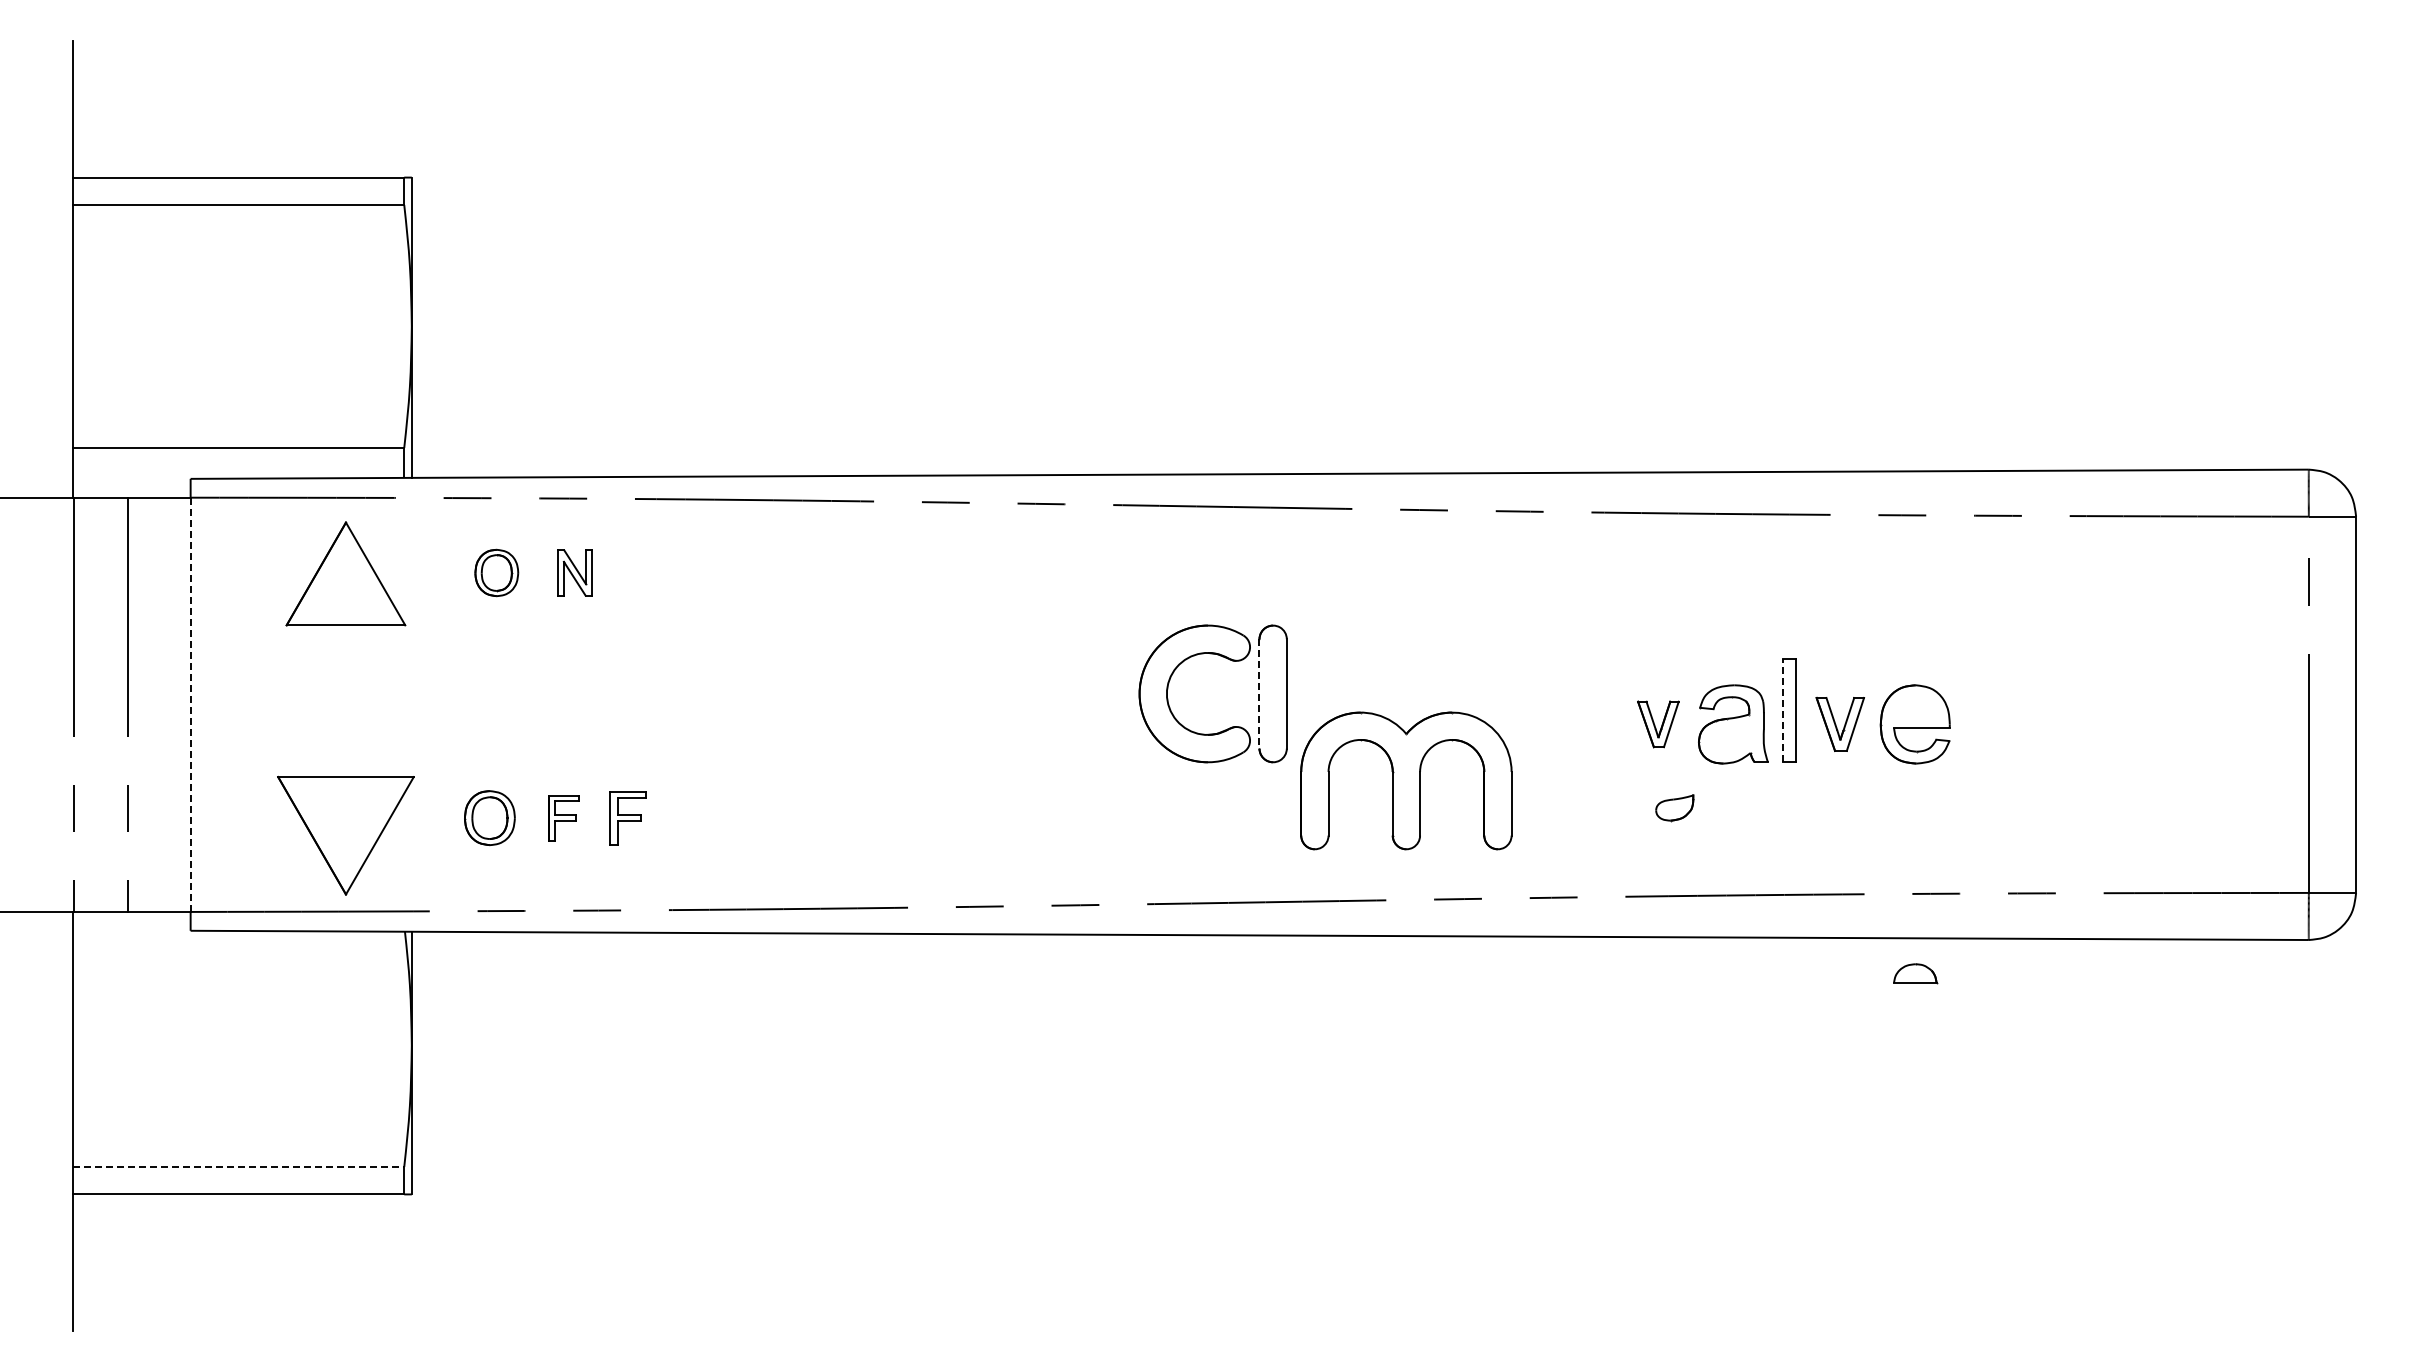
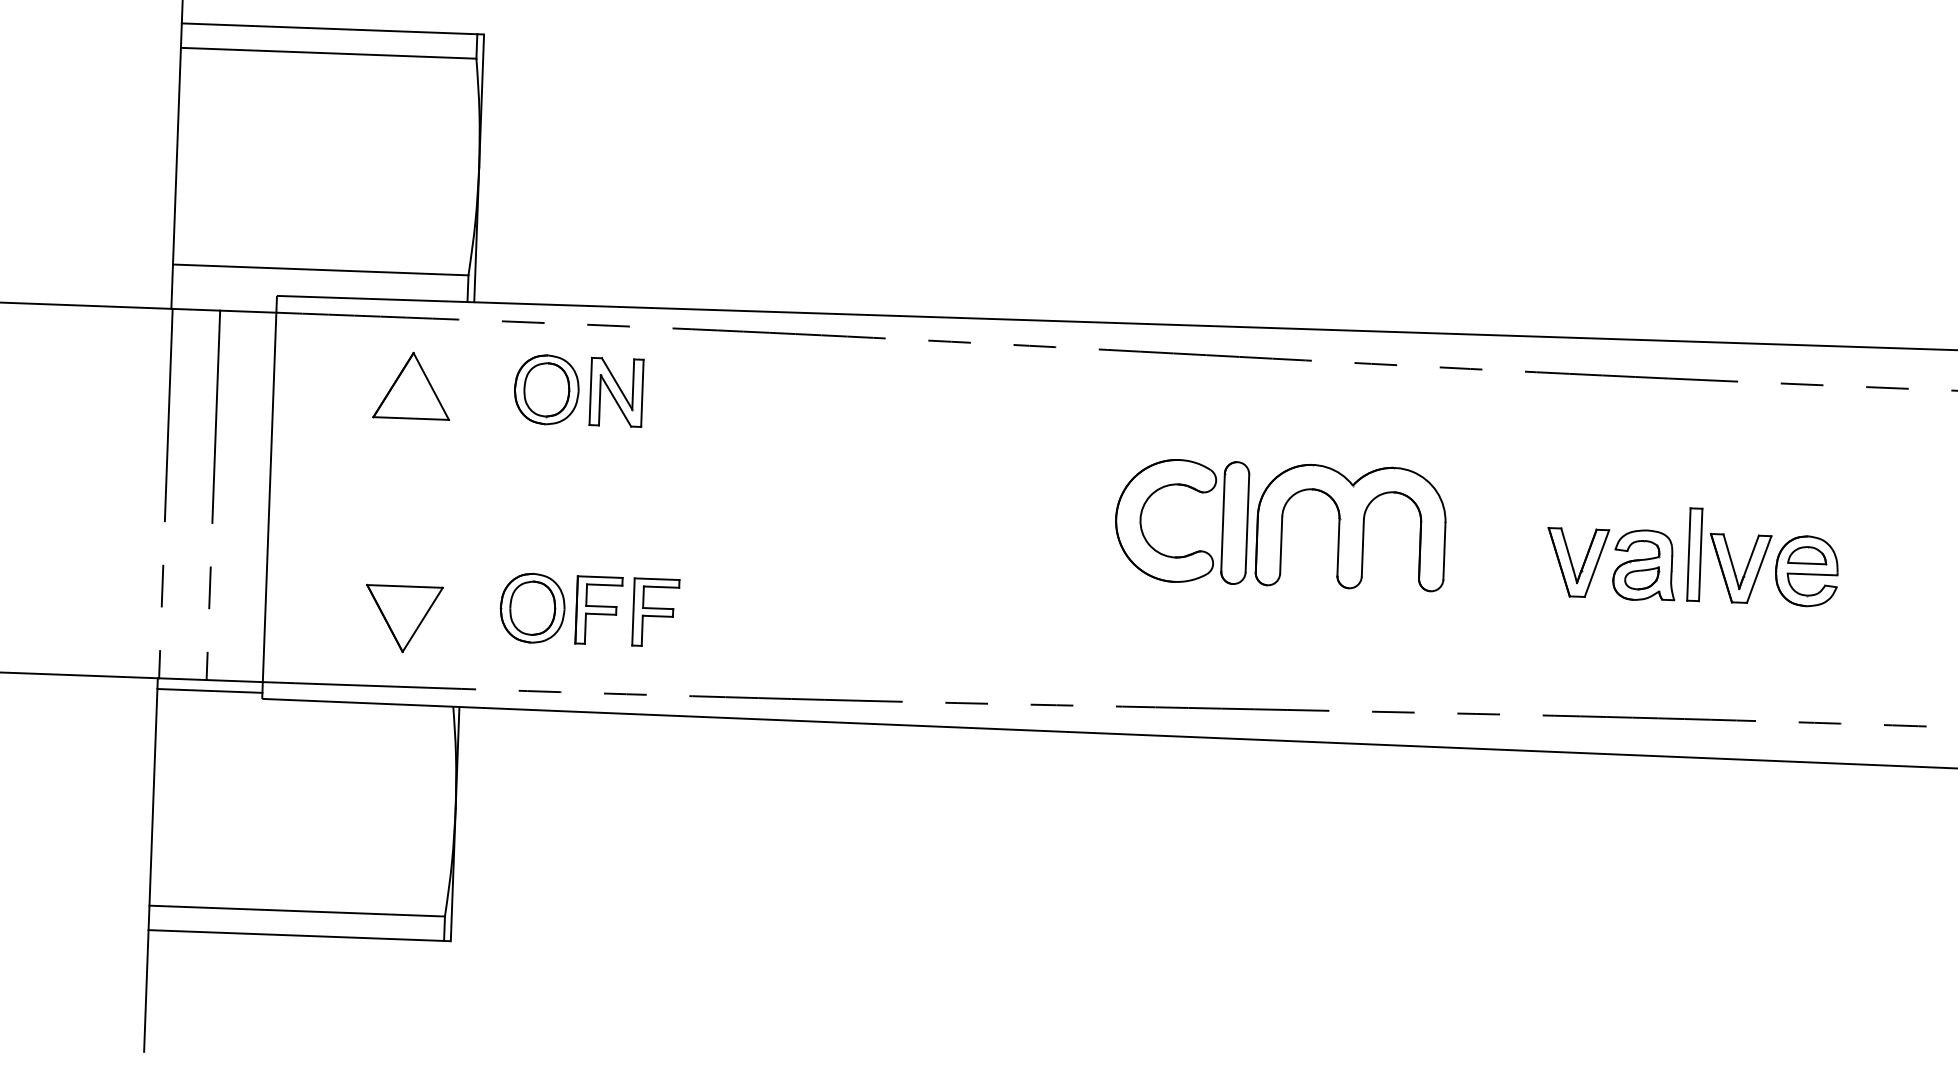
part: (496, 572) -> (546, 389), size x1.67
part: (574, 572) -> (616, 391), size x1.67
part: (345, 573) -> (411, 385), size x0.71
line: (1259, 693) -> (1223, 522), dashed -> solid
line: (190, 705) -> (269, 498), dashed -> solid
line: (1782, 710) -> (1688, 554), dashed -> solid
part: (1658, 724) -> (1577, 562), size x1.67
part: (1840, 724) -> (1740, 568), size x1.43
part: (1406, 780) -> (1351, 526), moved
part: (1674, 808) -> (1641, 578), moved
part: (489, 817) -> (532, 607), size x1.43
part: (563, 818) -> (598, 610), size x1.67
part: (627, 818) -> (655, 613), size x1.43
part: (345, 835) -> (403, 618), size x0.62
line: (131, 924) -> (209, 691), added
part: (1915, 973) -> (1807, 555), moved
line: (238, 1167) -> (297, 911), dashed -> solid

